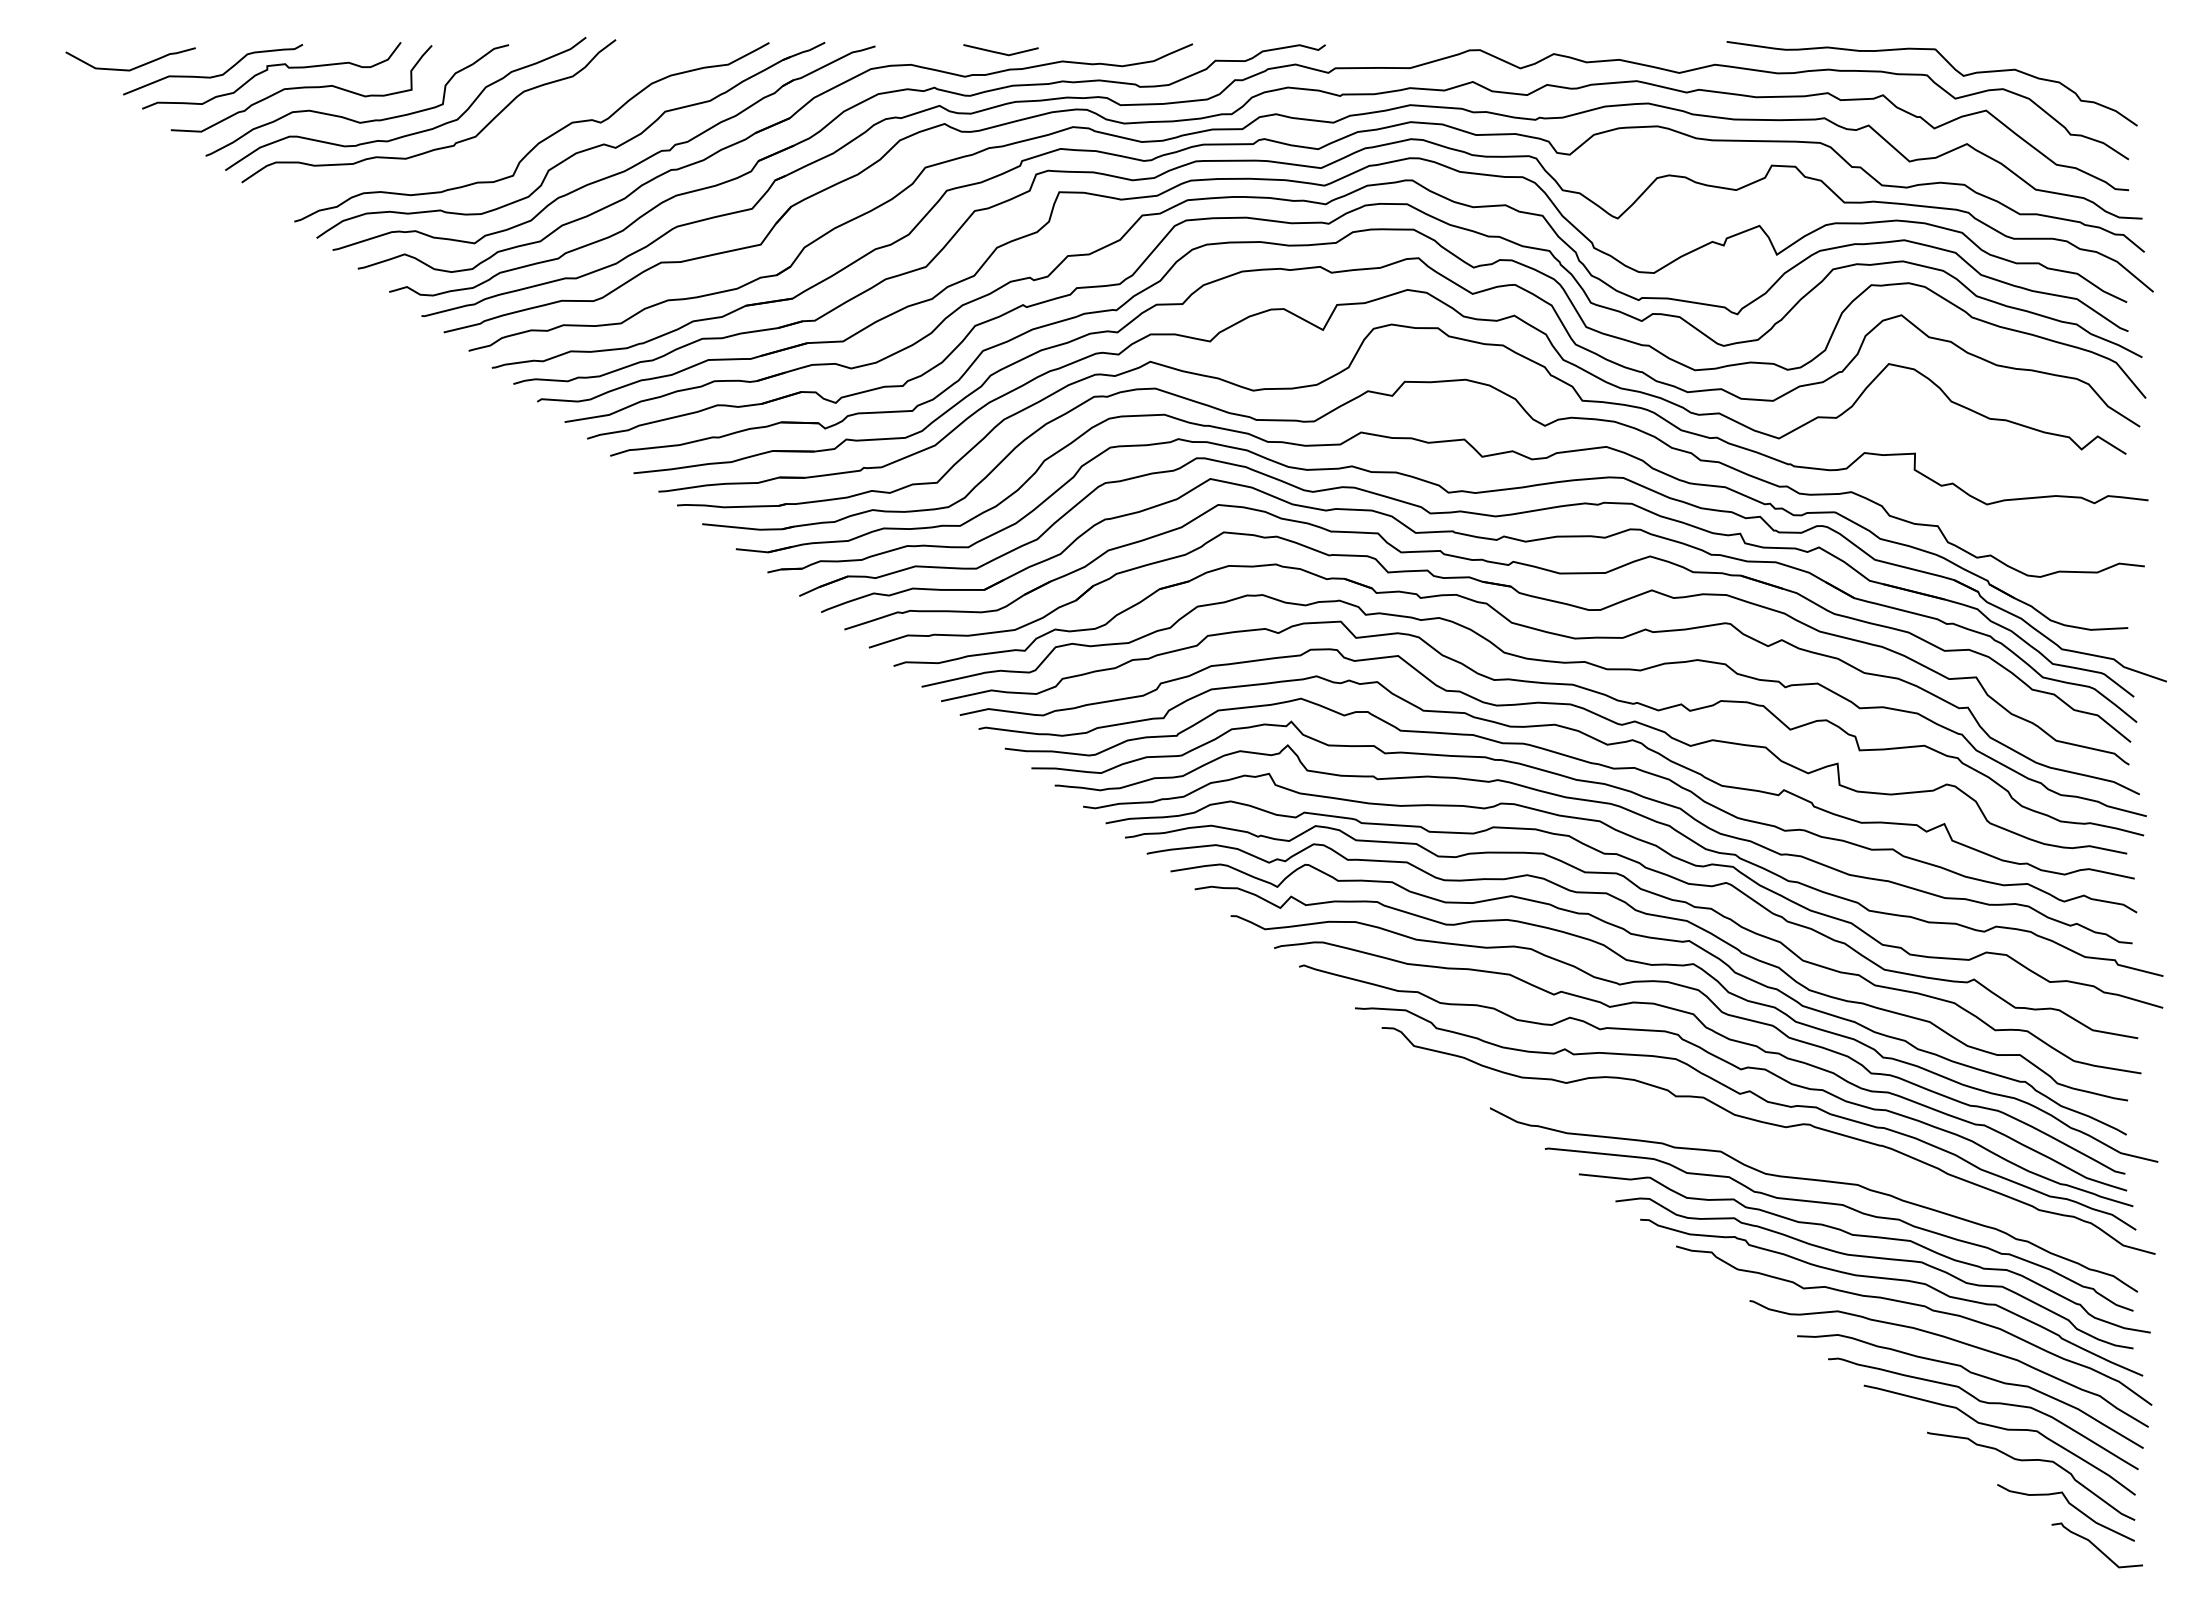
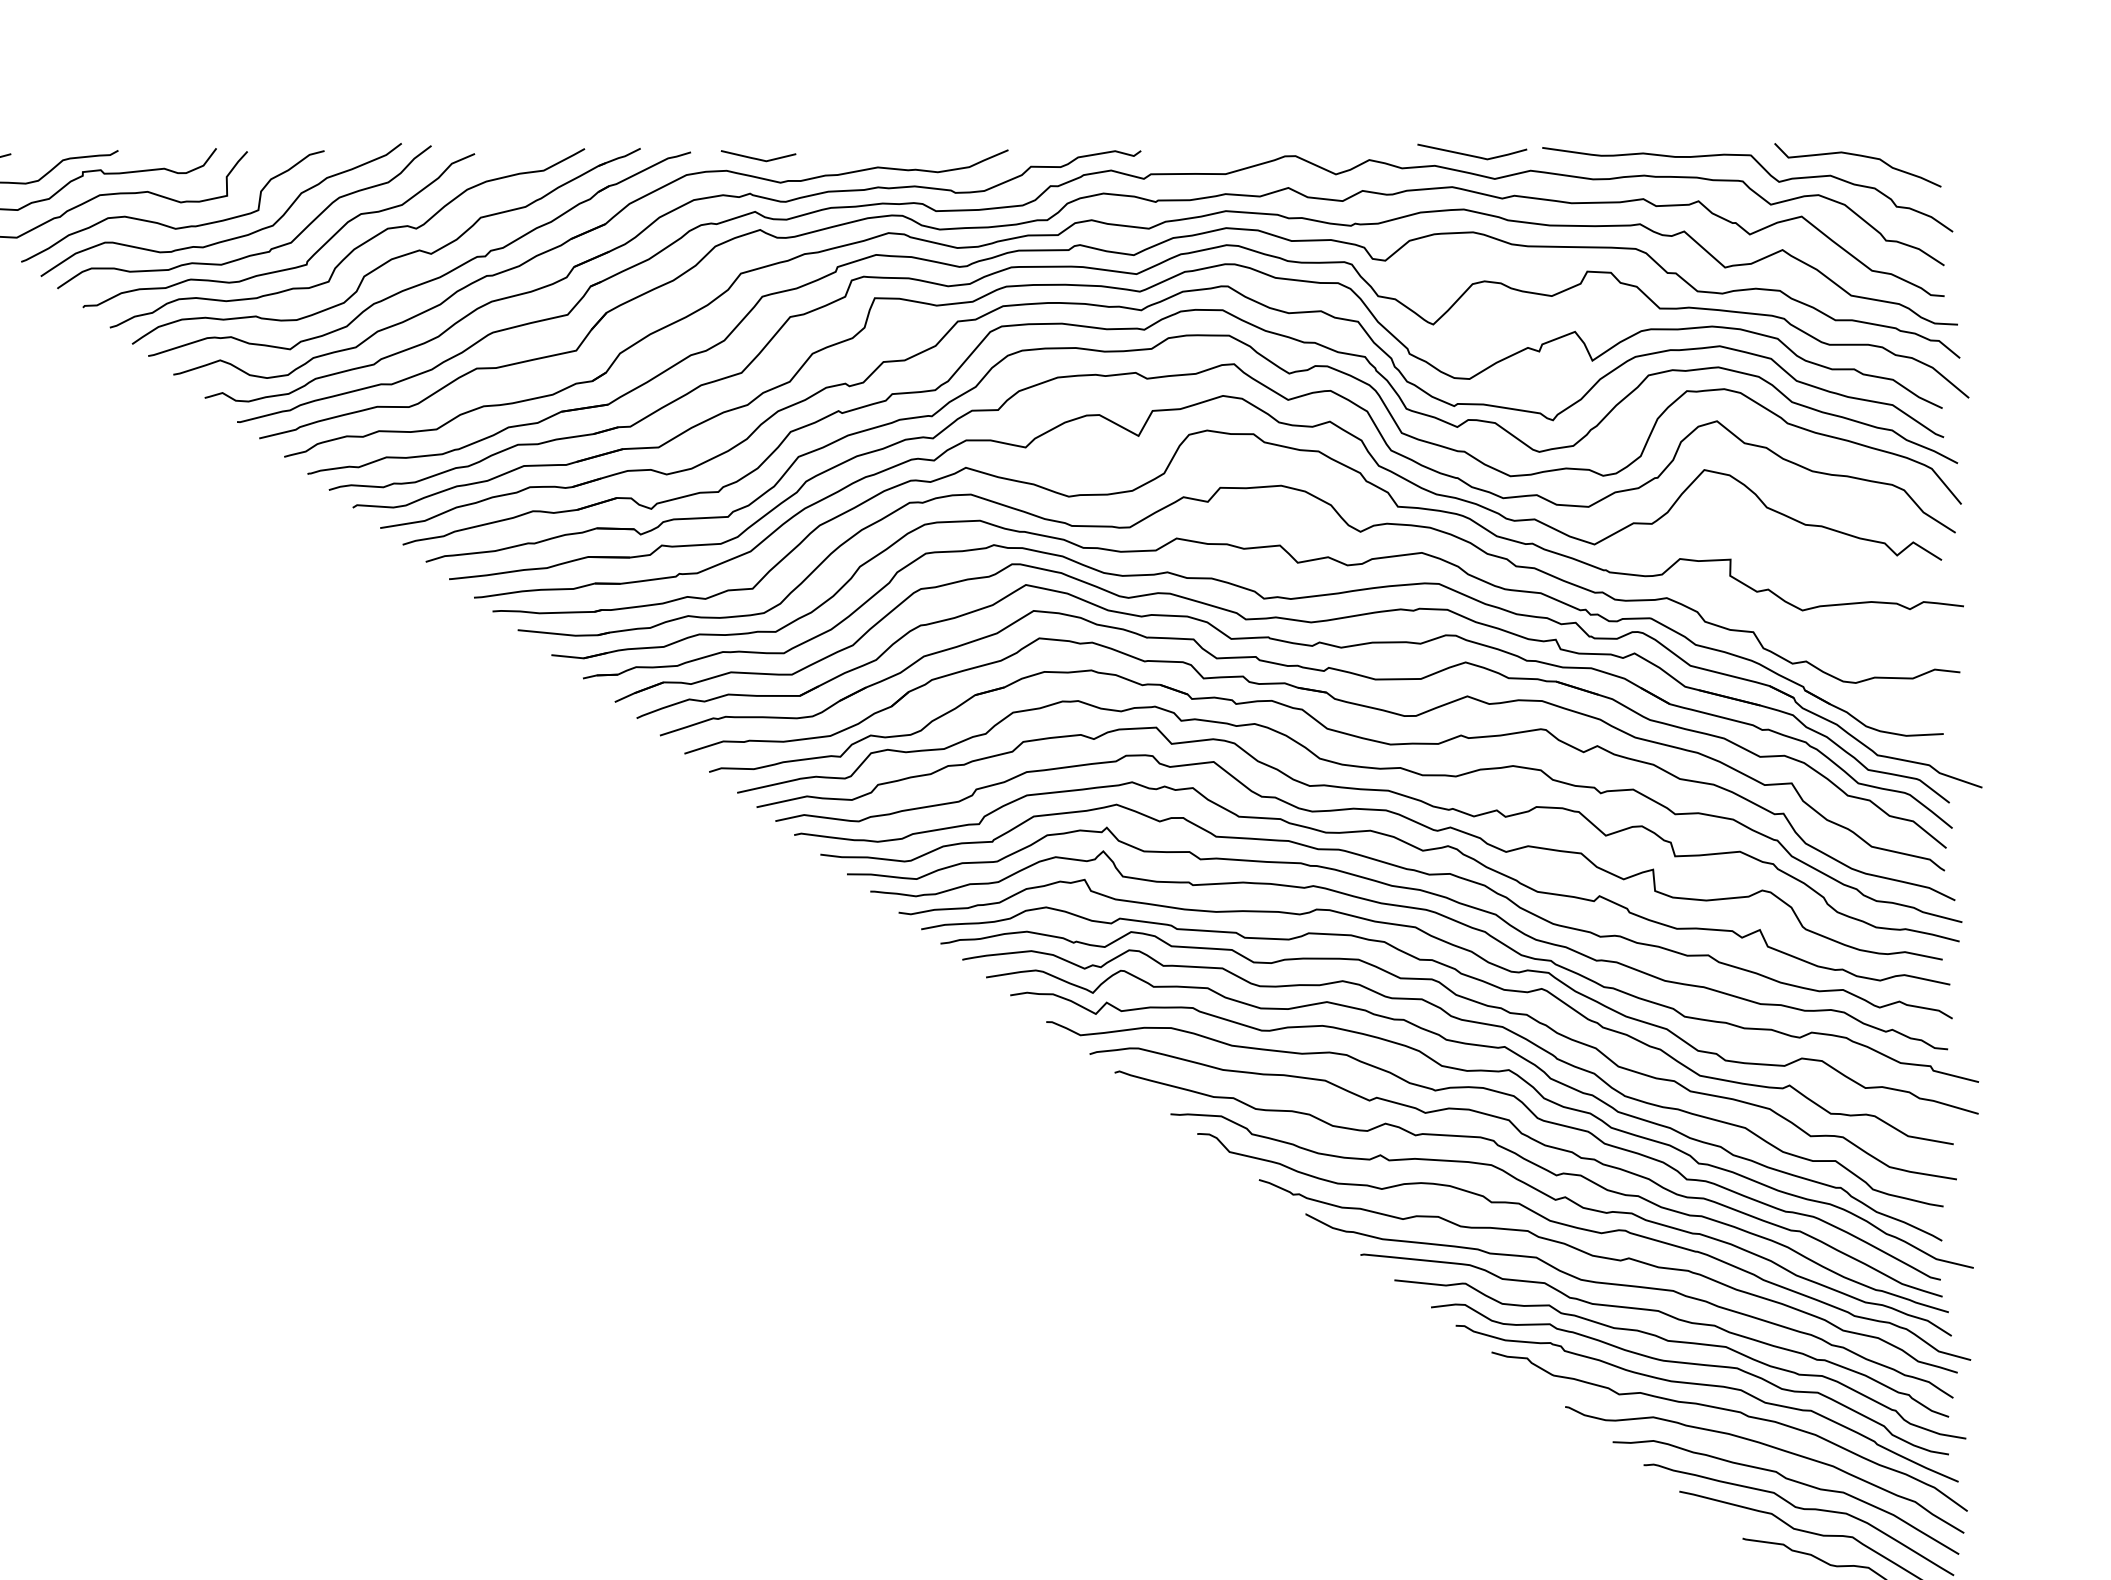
line: (1655, 48) -> (1471, 154), added
curve: (2042, 50) -> (1858, 156), added
line: (1000, 52) -> (758, 158), moved
curve: (470, 162) -> (286, 268), added
curve: (1797, 1154) -> (1613, 1260), added

